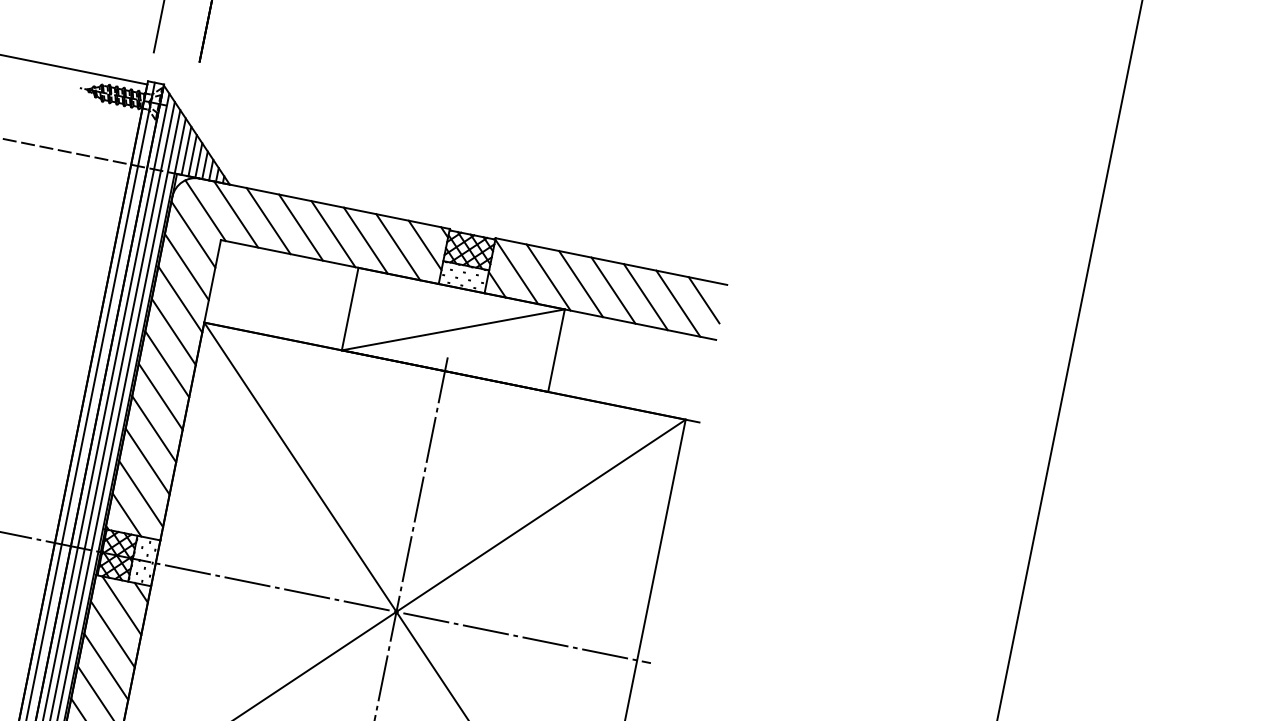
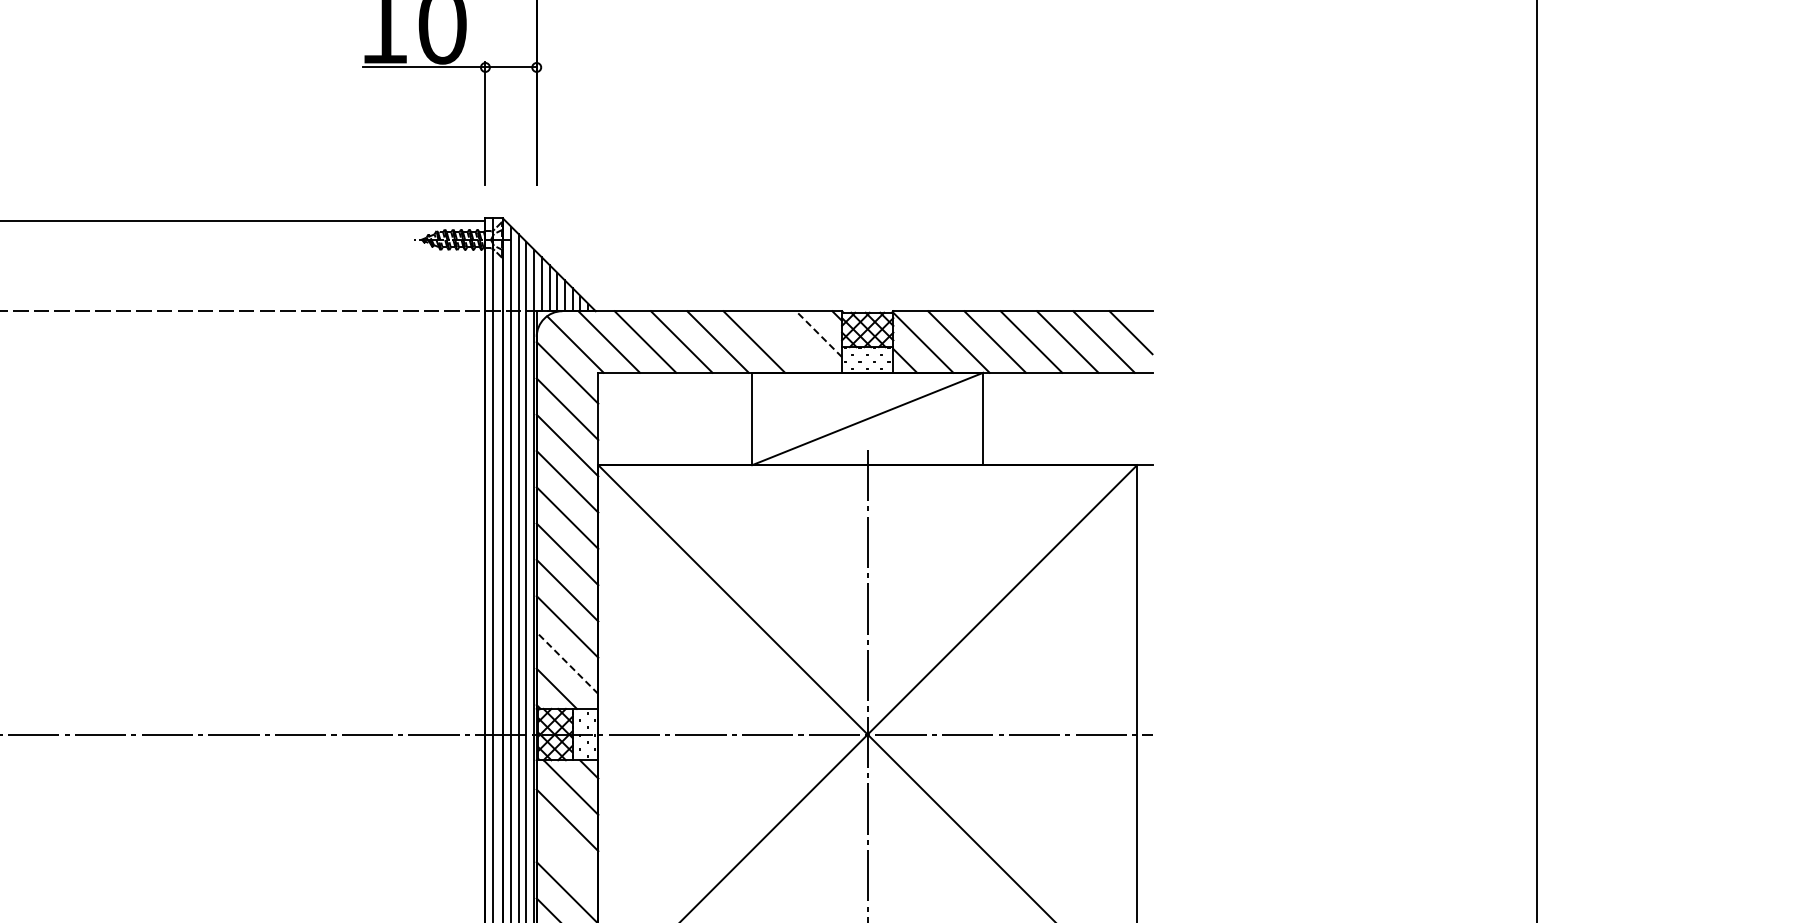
line: (425, 245) -> (819, 334), solid -> dashed
line: (398, 246) -> (790, 341), removed
line: (141, 494) -> (567, 663), solid -> dashed
line: (106, 666) -> (567, 856), removed

